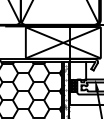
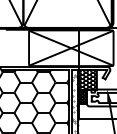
hatch: (76, 70) -> (86, 79), added

